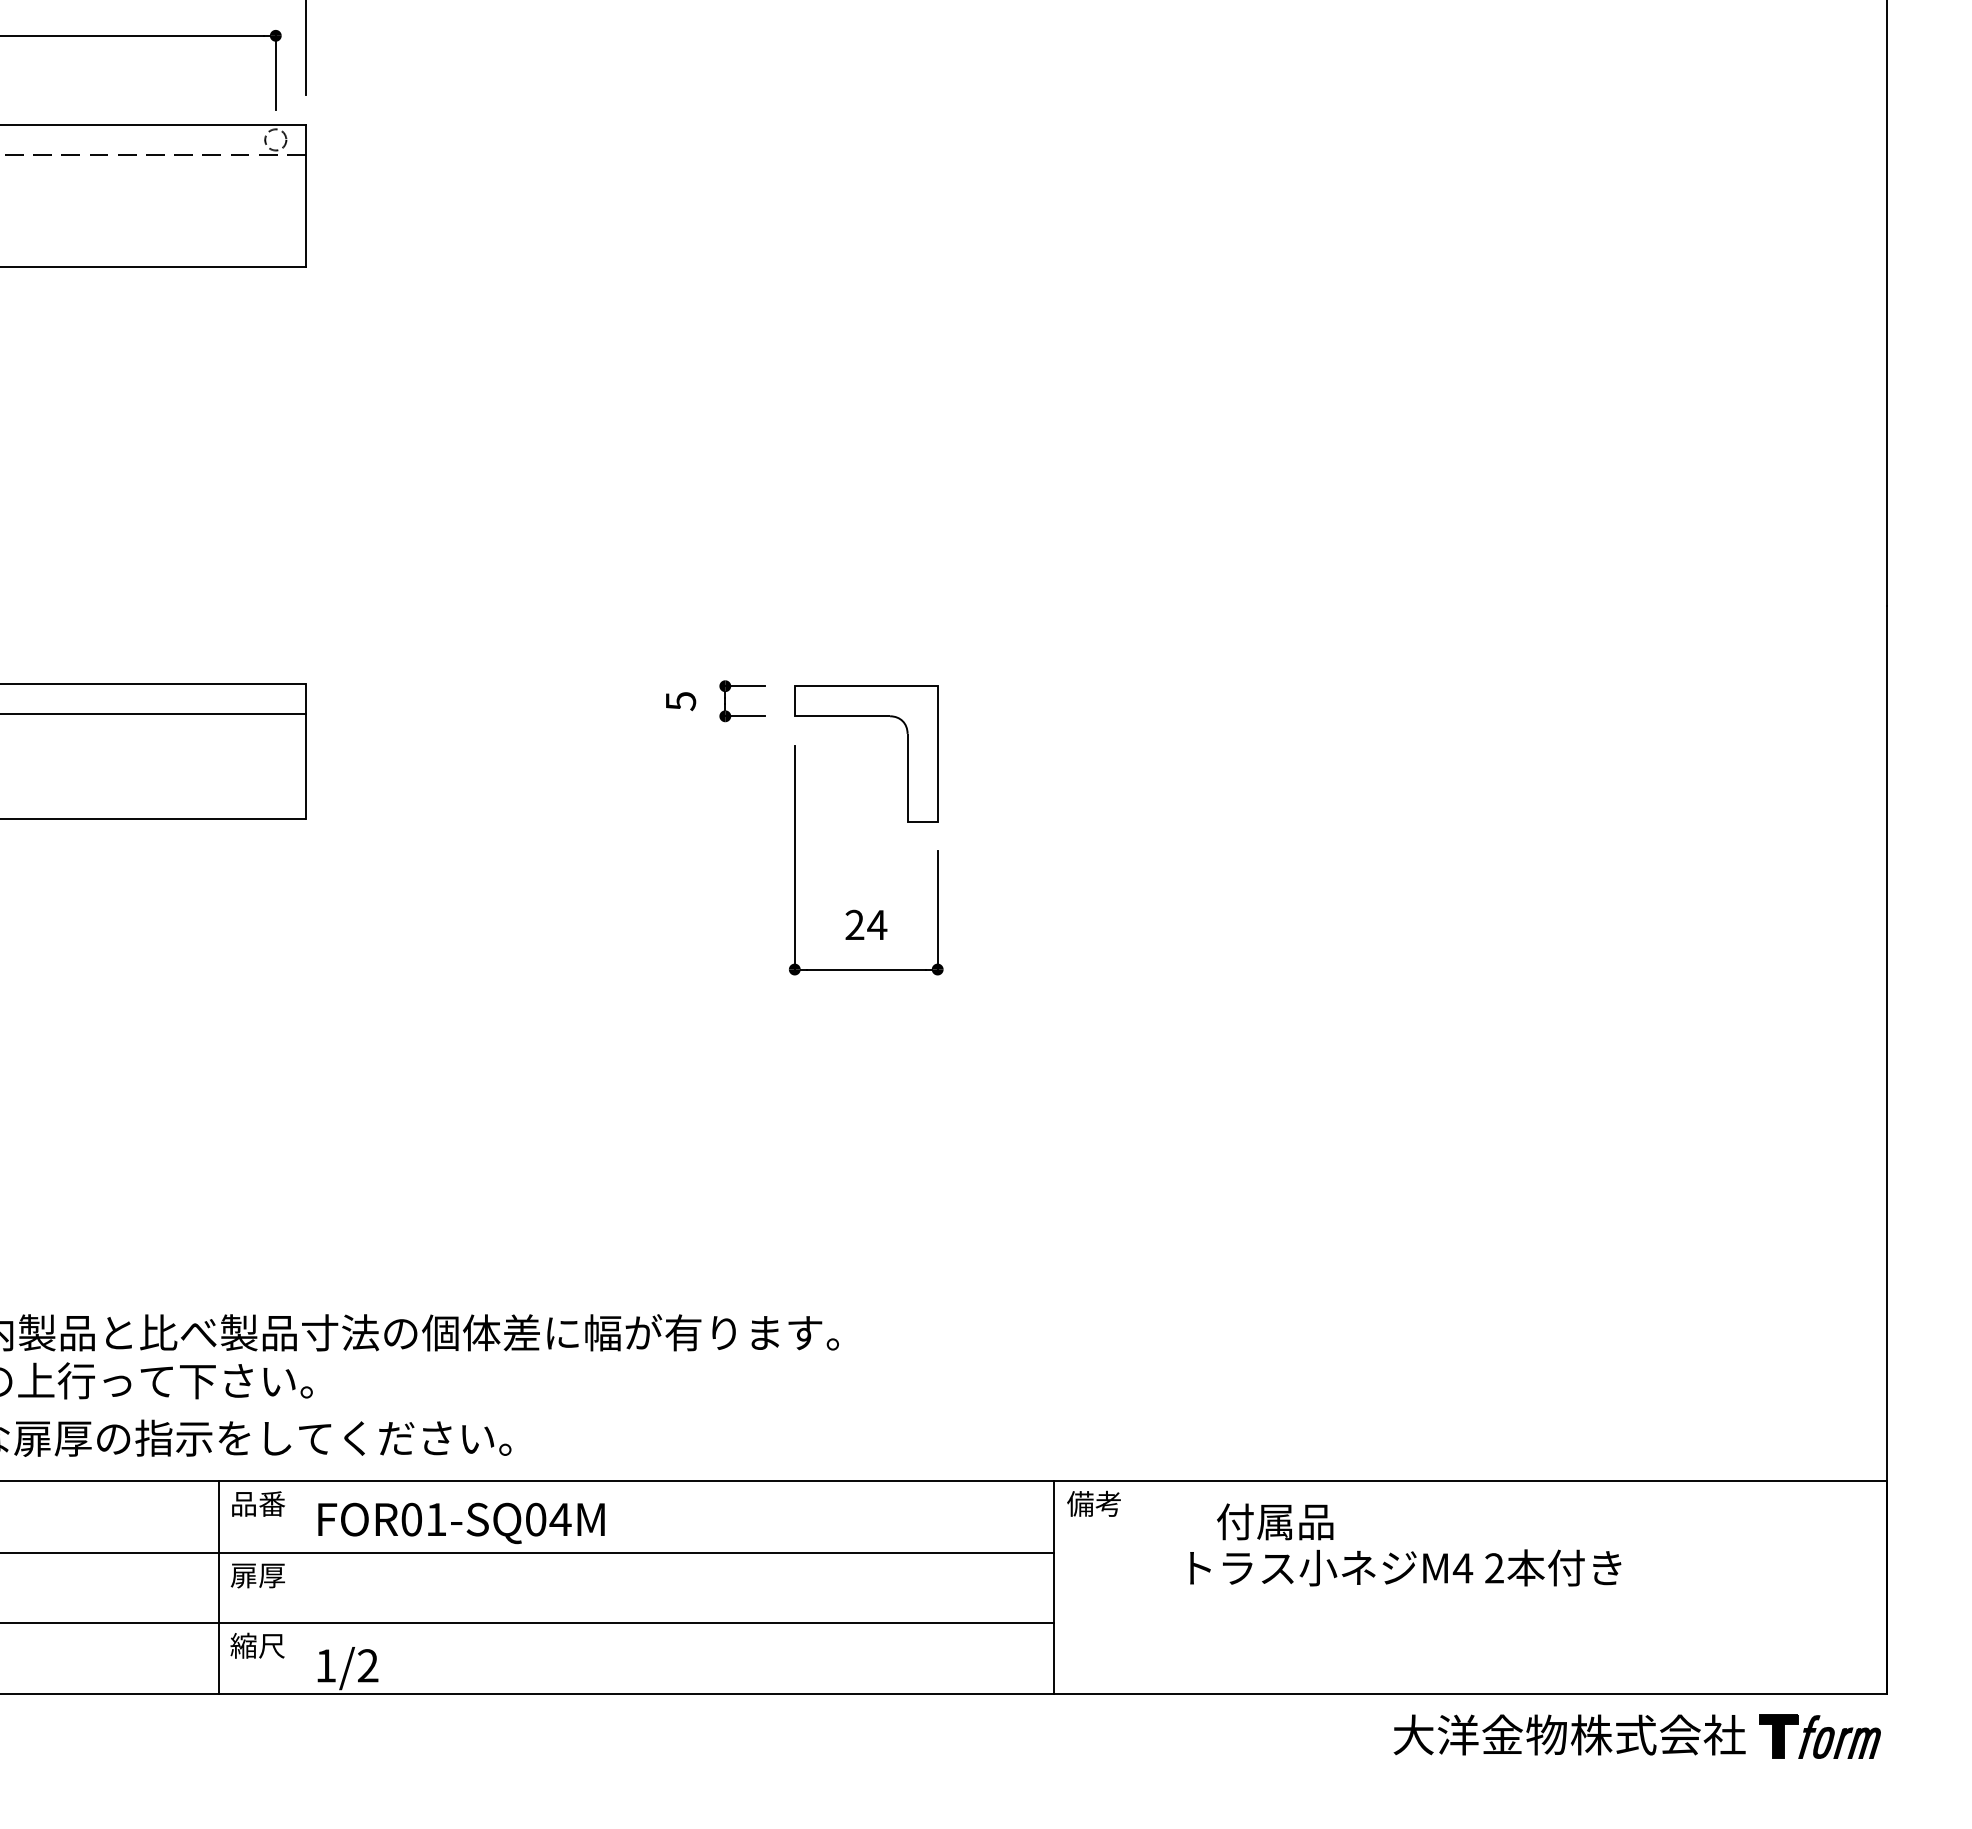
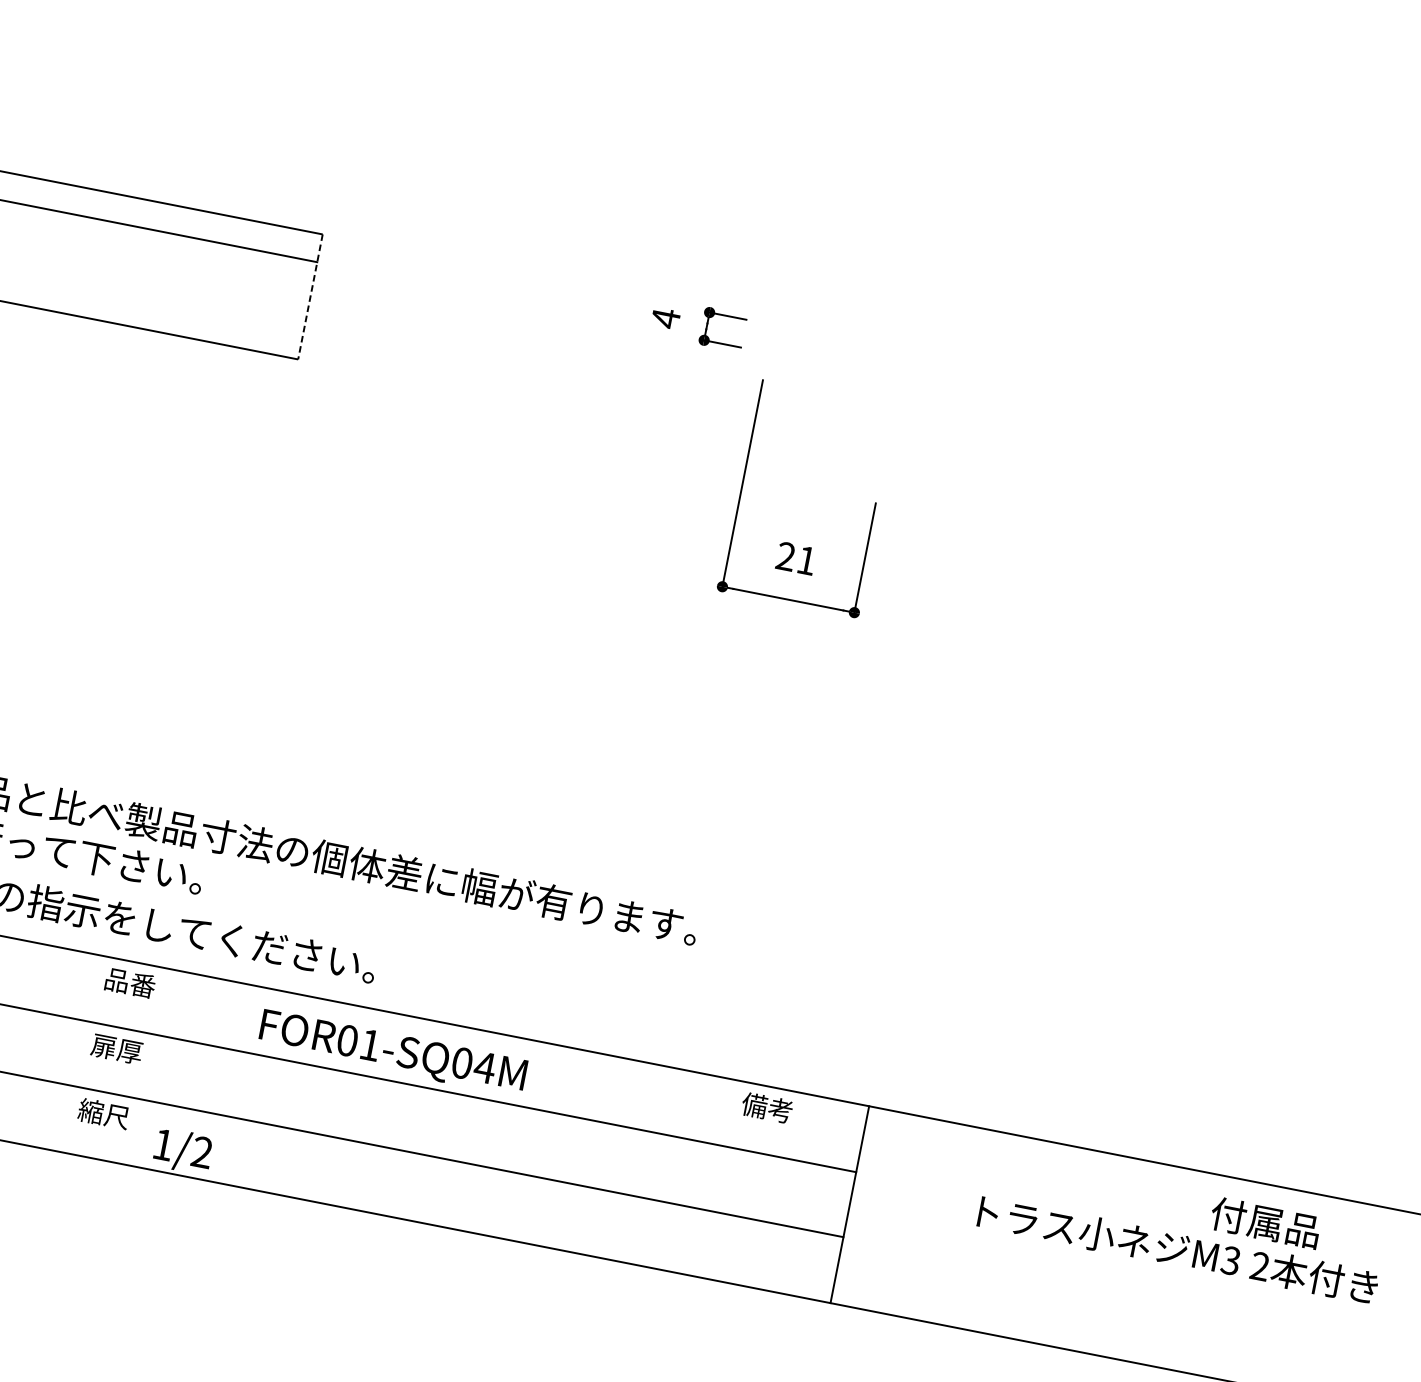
text: (681, 701) -> (666, 318), 5 -> 4
part: (866, 716) -> (834, 366), removed
line: (305, 751) -> (310, 296), solid -> dashed
text: (877, 924) -> (806, 560), 24 -> 21
text: (1093, 1503) -> (766, 1107), moved
text: (1275, 1521) -> (1265, 1222), moved
text: (461, 1523) -> (392, 1053), moved
text: (1462, 1568) -> (1230, 1260), M4 -> M3
line: (219, 1587) -> (79, 1053), removed

